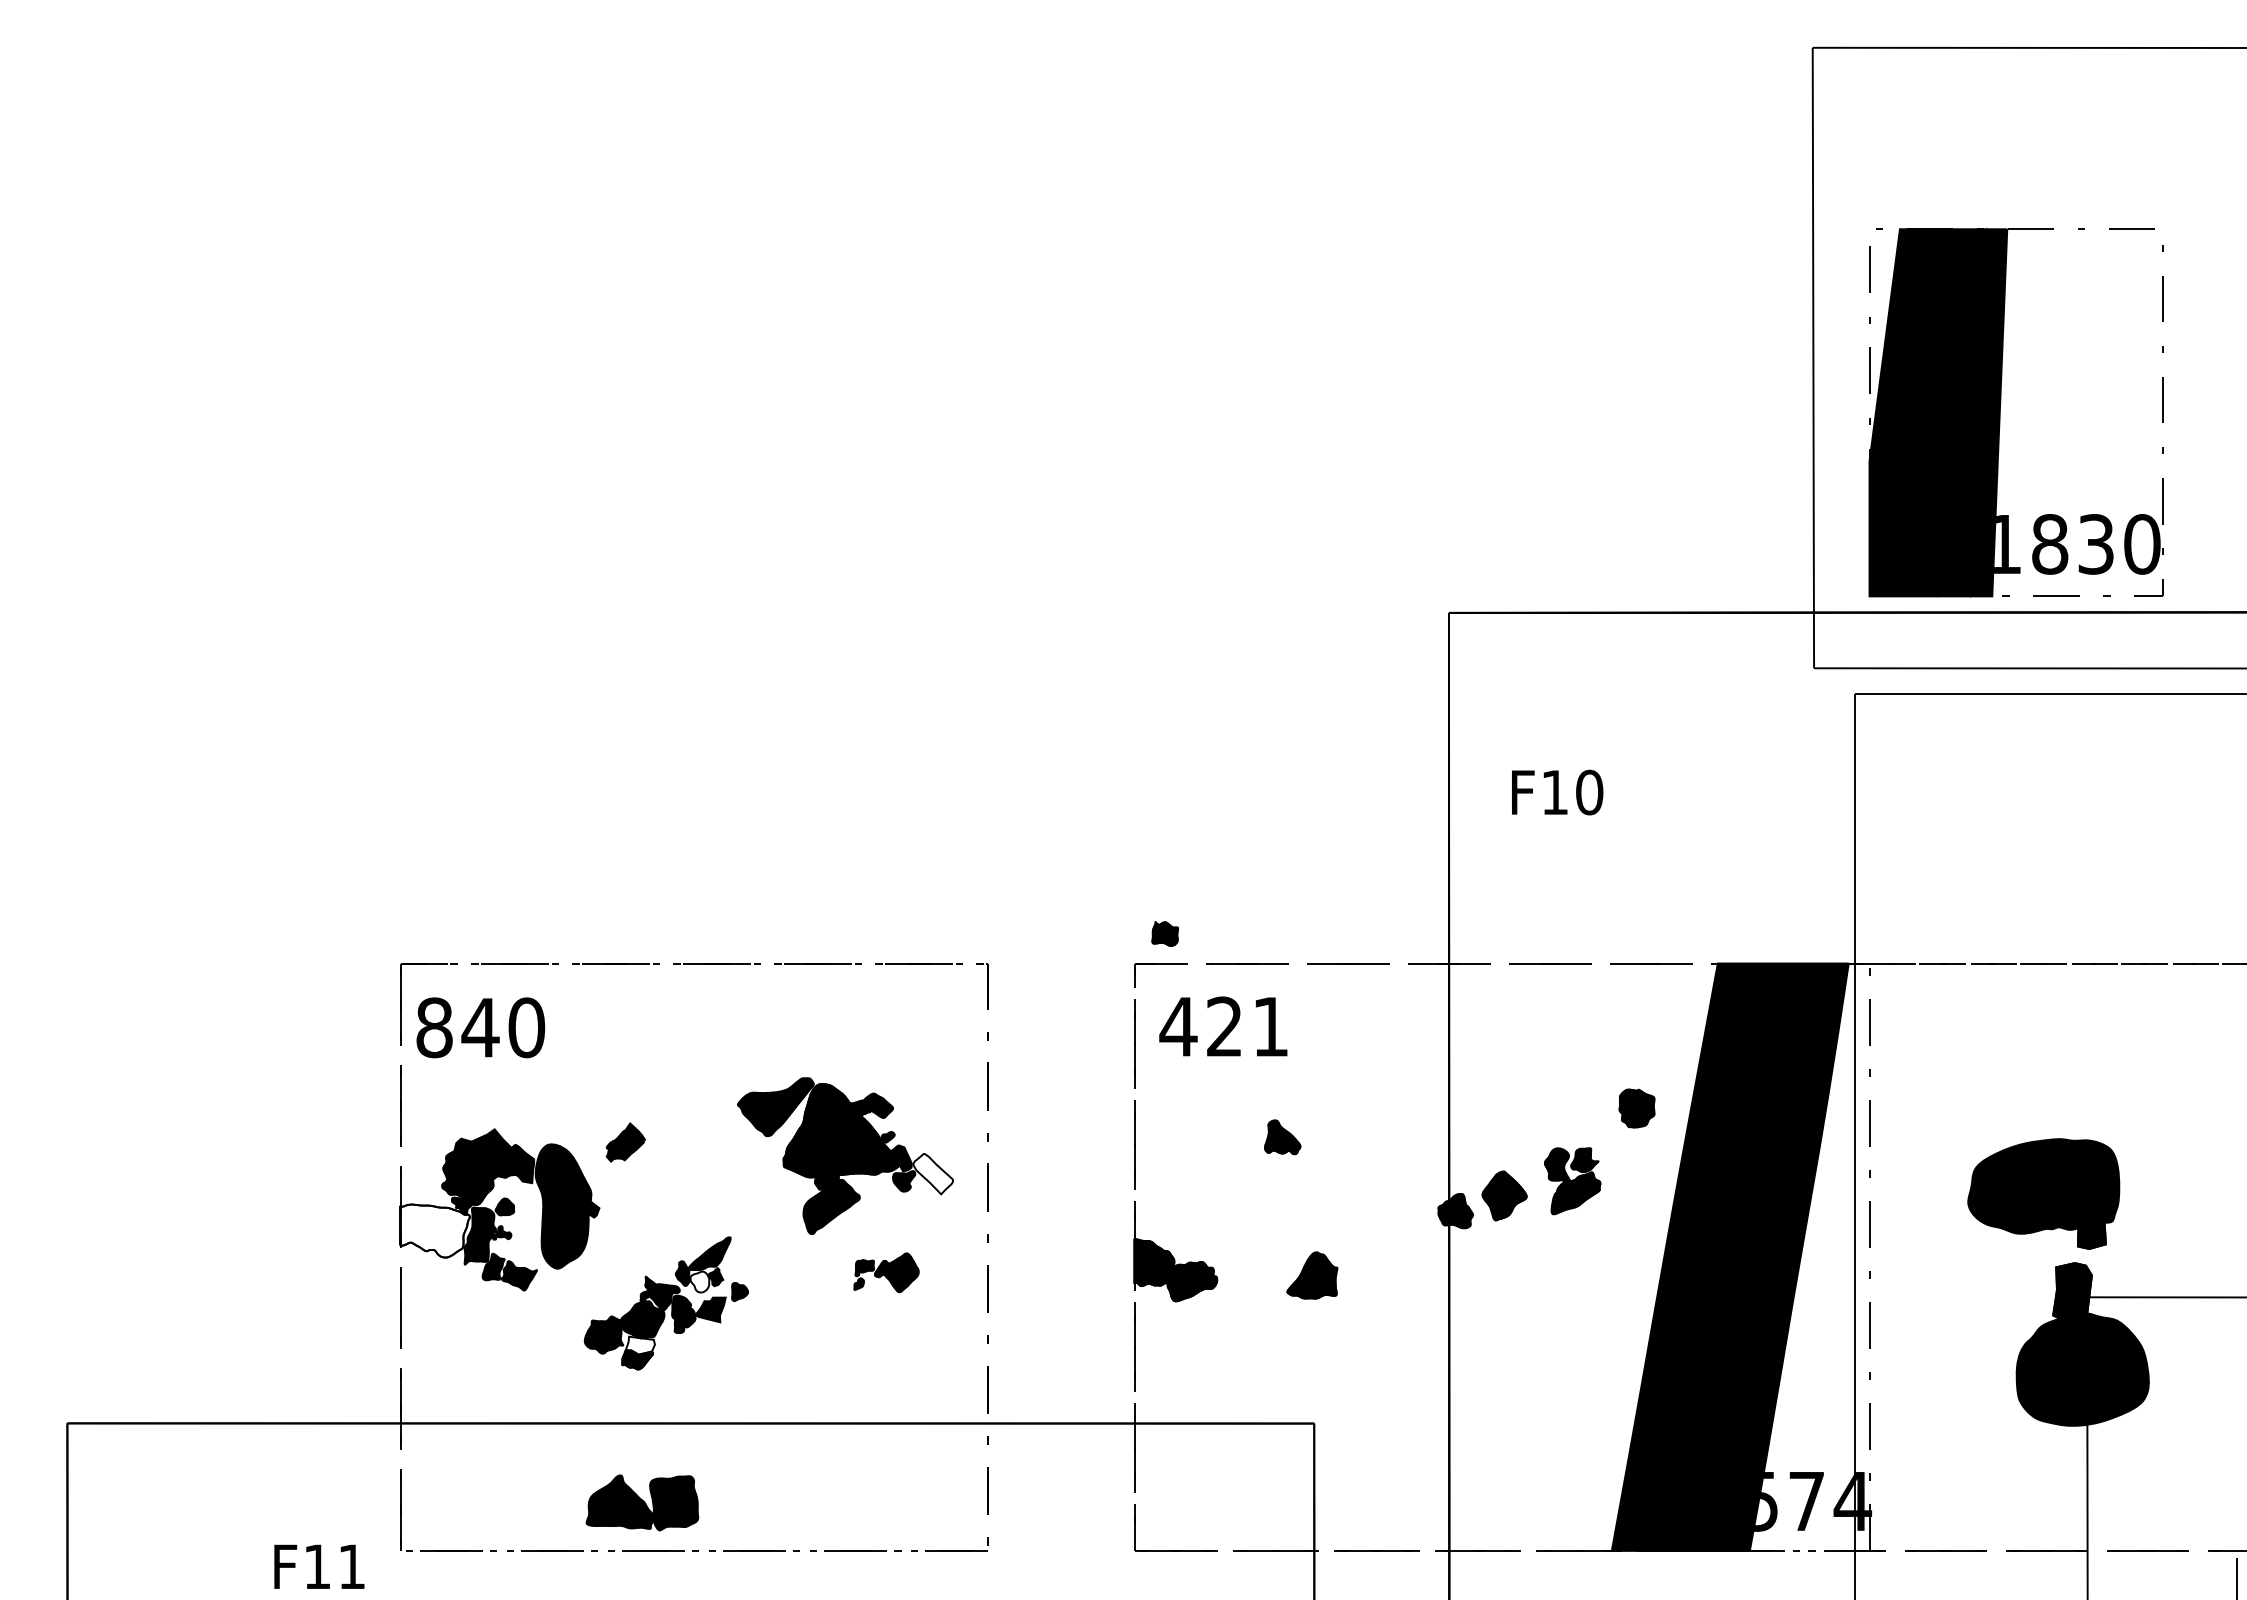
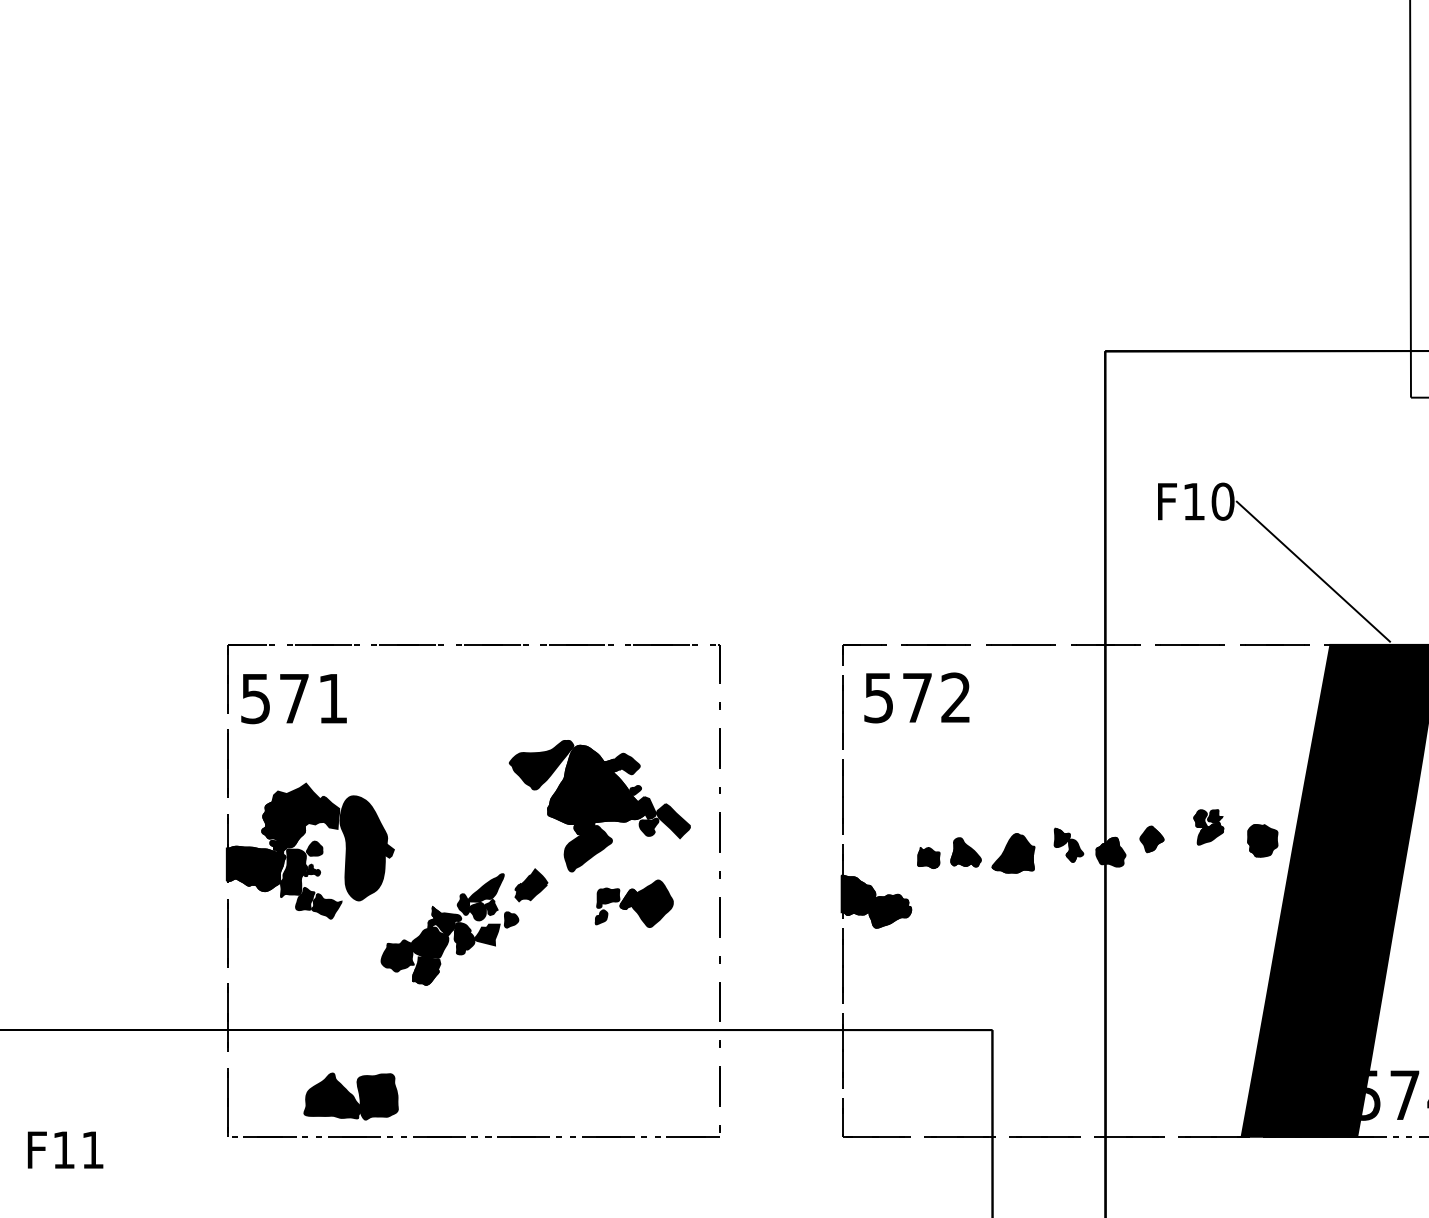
line: (1697, 875) -> (1313, 571), added
part: (1164, 933) -> (928, 857), moved
text: (1223, 1026) -> (916, 697), 421 -> 572
text: (480, 1027) -> (294, 698), 840 -> 571
part: (1636, 1108) -> (1262, 840), moved
part: (1282, 1137) -> (965, 852), moved
part: (625, 1142) -> (531, 885), moved
fill: (933, 1173) -> (673, 820), added
part: (1572, 1181) -> (1208, 827), size x0.62
part: (1504, 1195) -> (1151, 839), size x0.62
part: (1405, 1202) -> (1068, 845), added
fill: (434, 1230) -> (255, 868), added
part: (886, 1272) -> (634, 903), size x1.43
part: (1312, 1275) -> (1013, 853), moved
fill: (699, 1281) -> (477, 911), added
fill: (639, 1345) -> (427, 964), added
part: (642, 1502) -> (351, 1096), moved
text: (319, 1566) -> (65, 1149), moved

